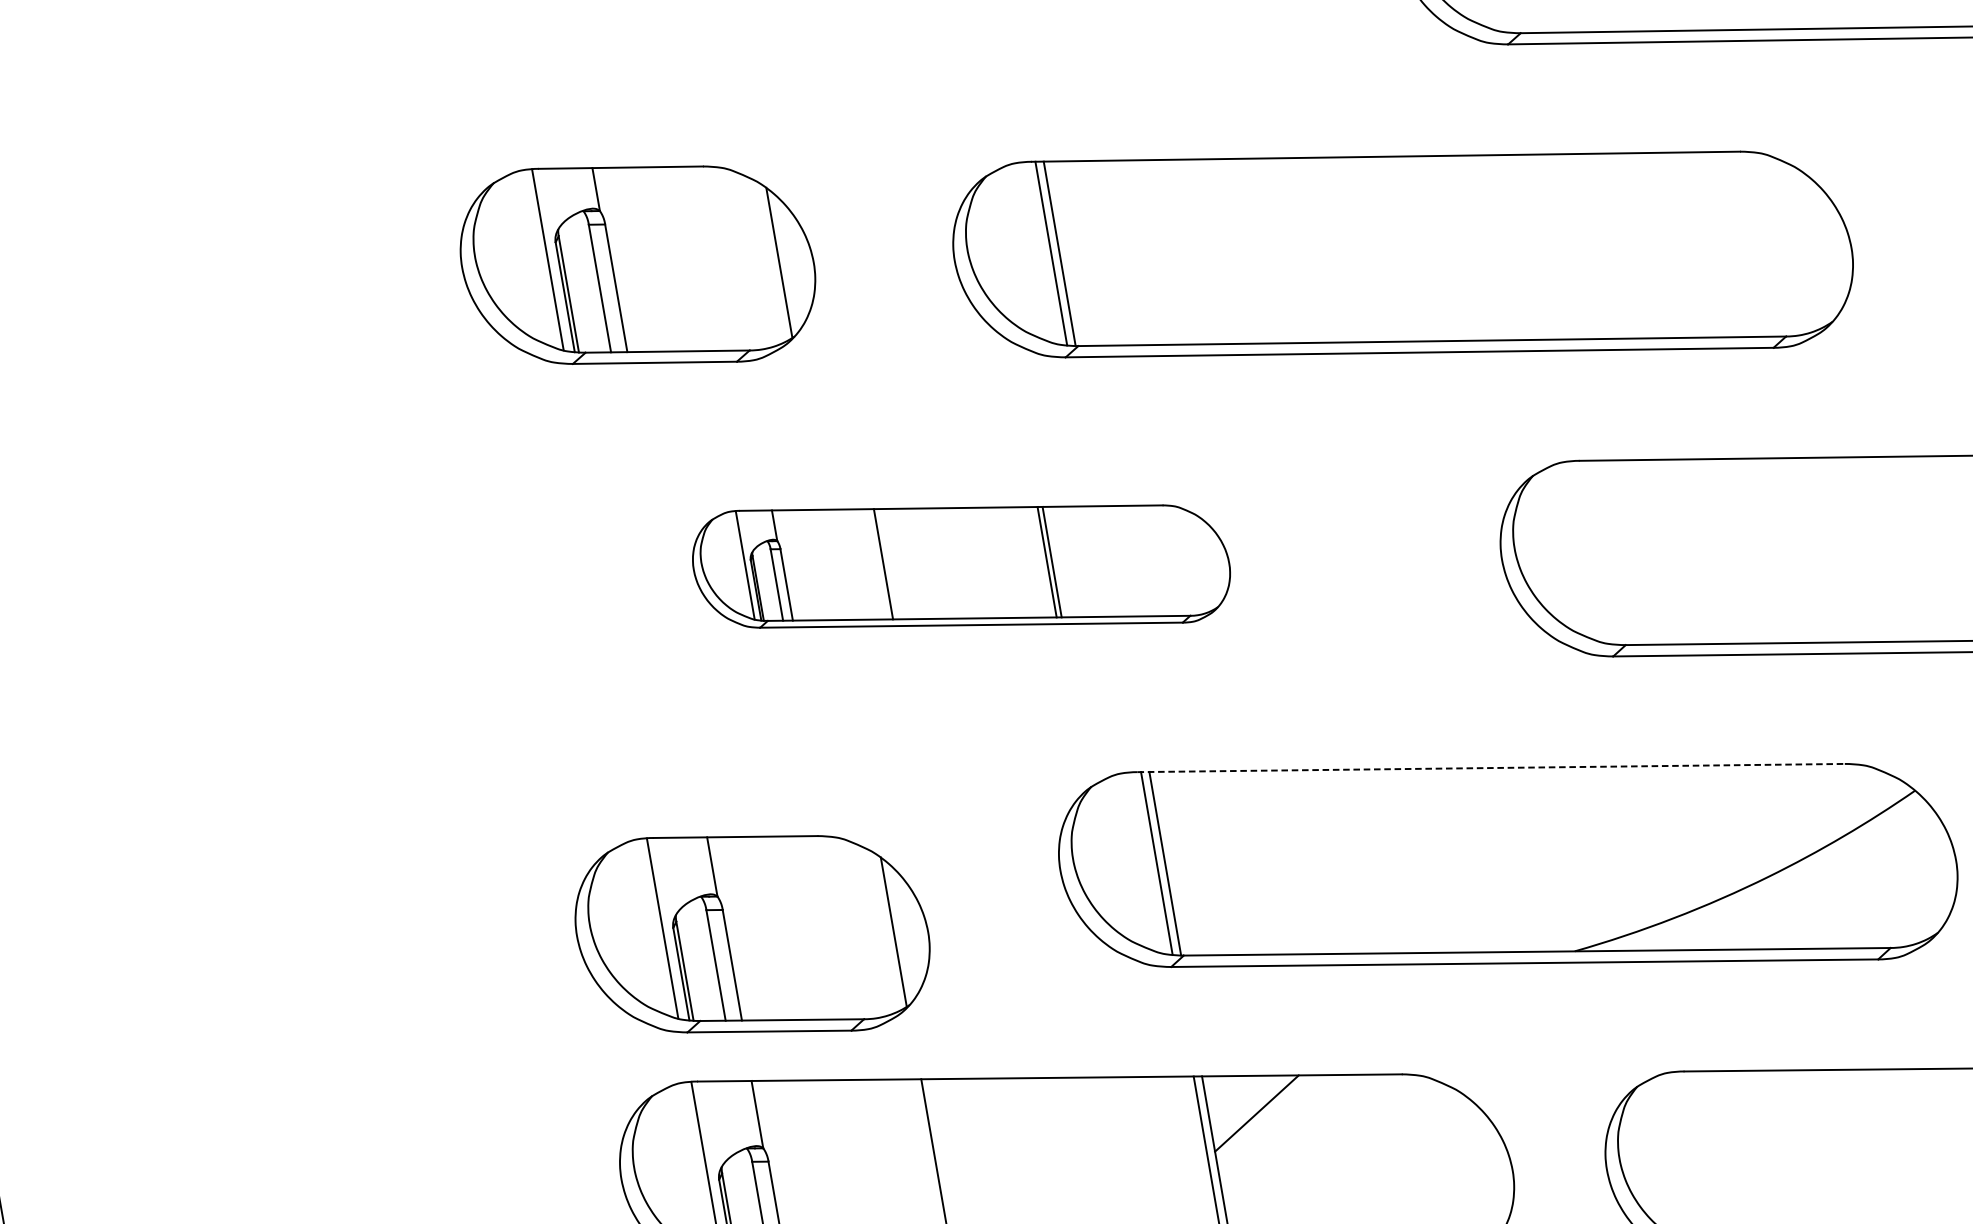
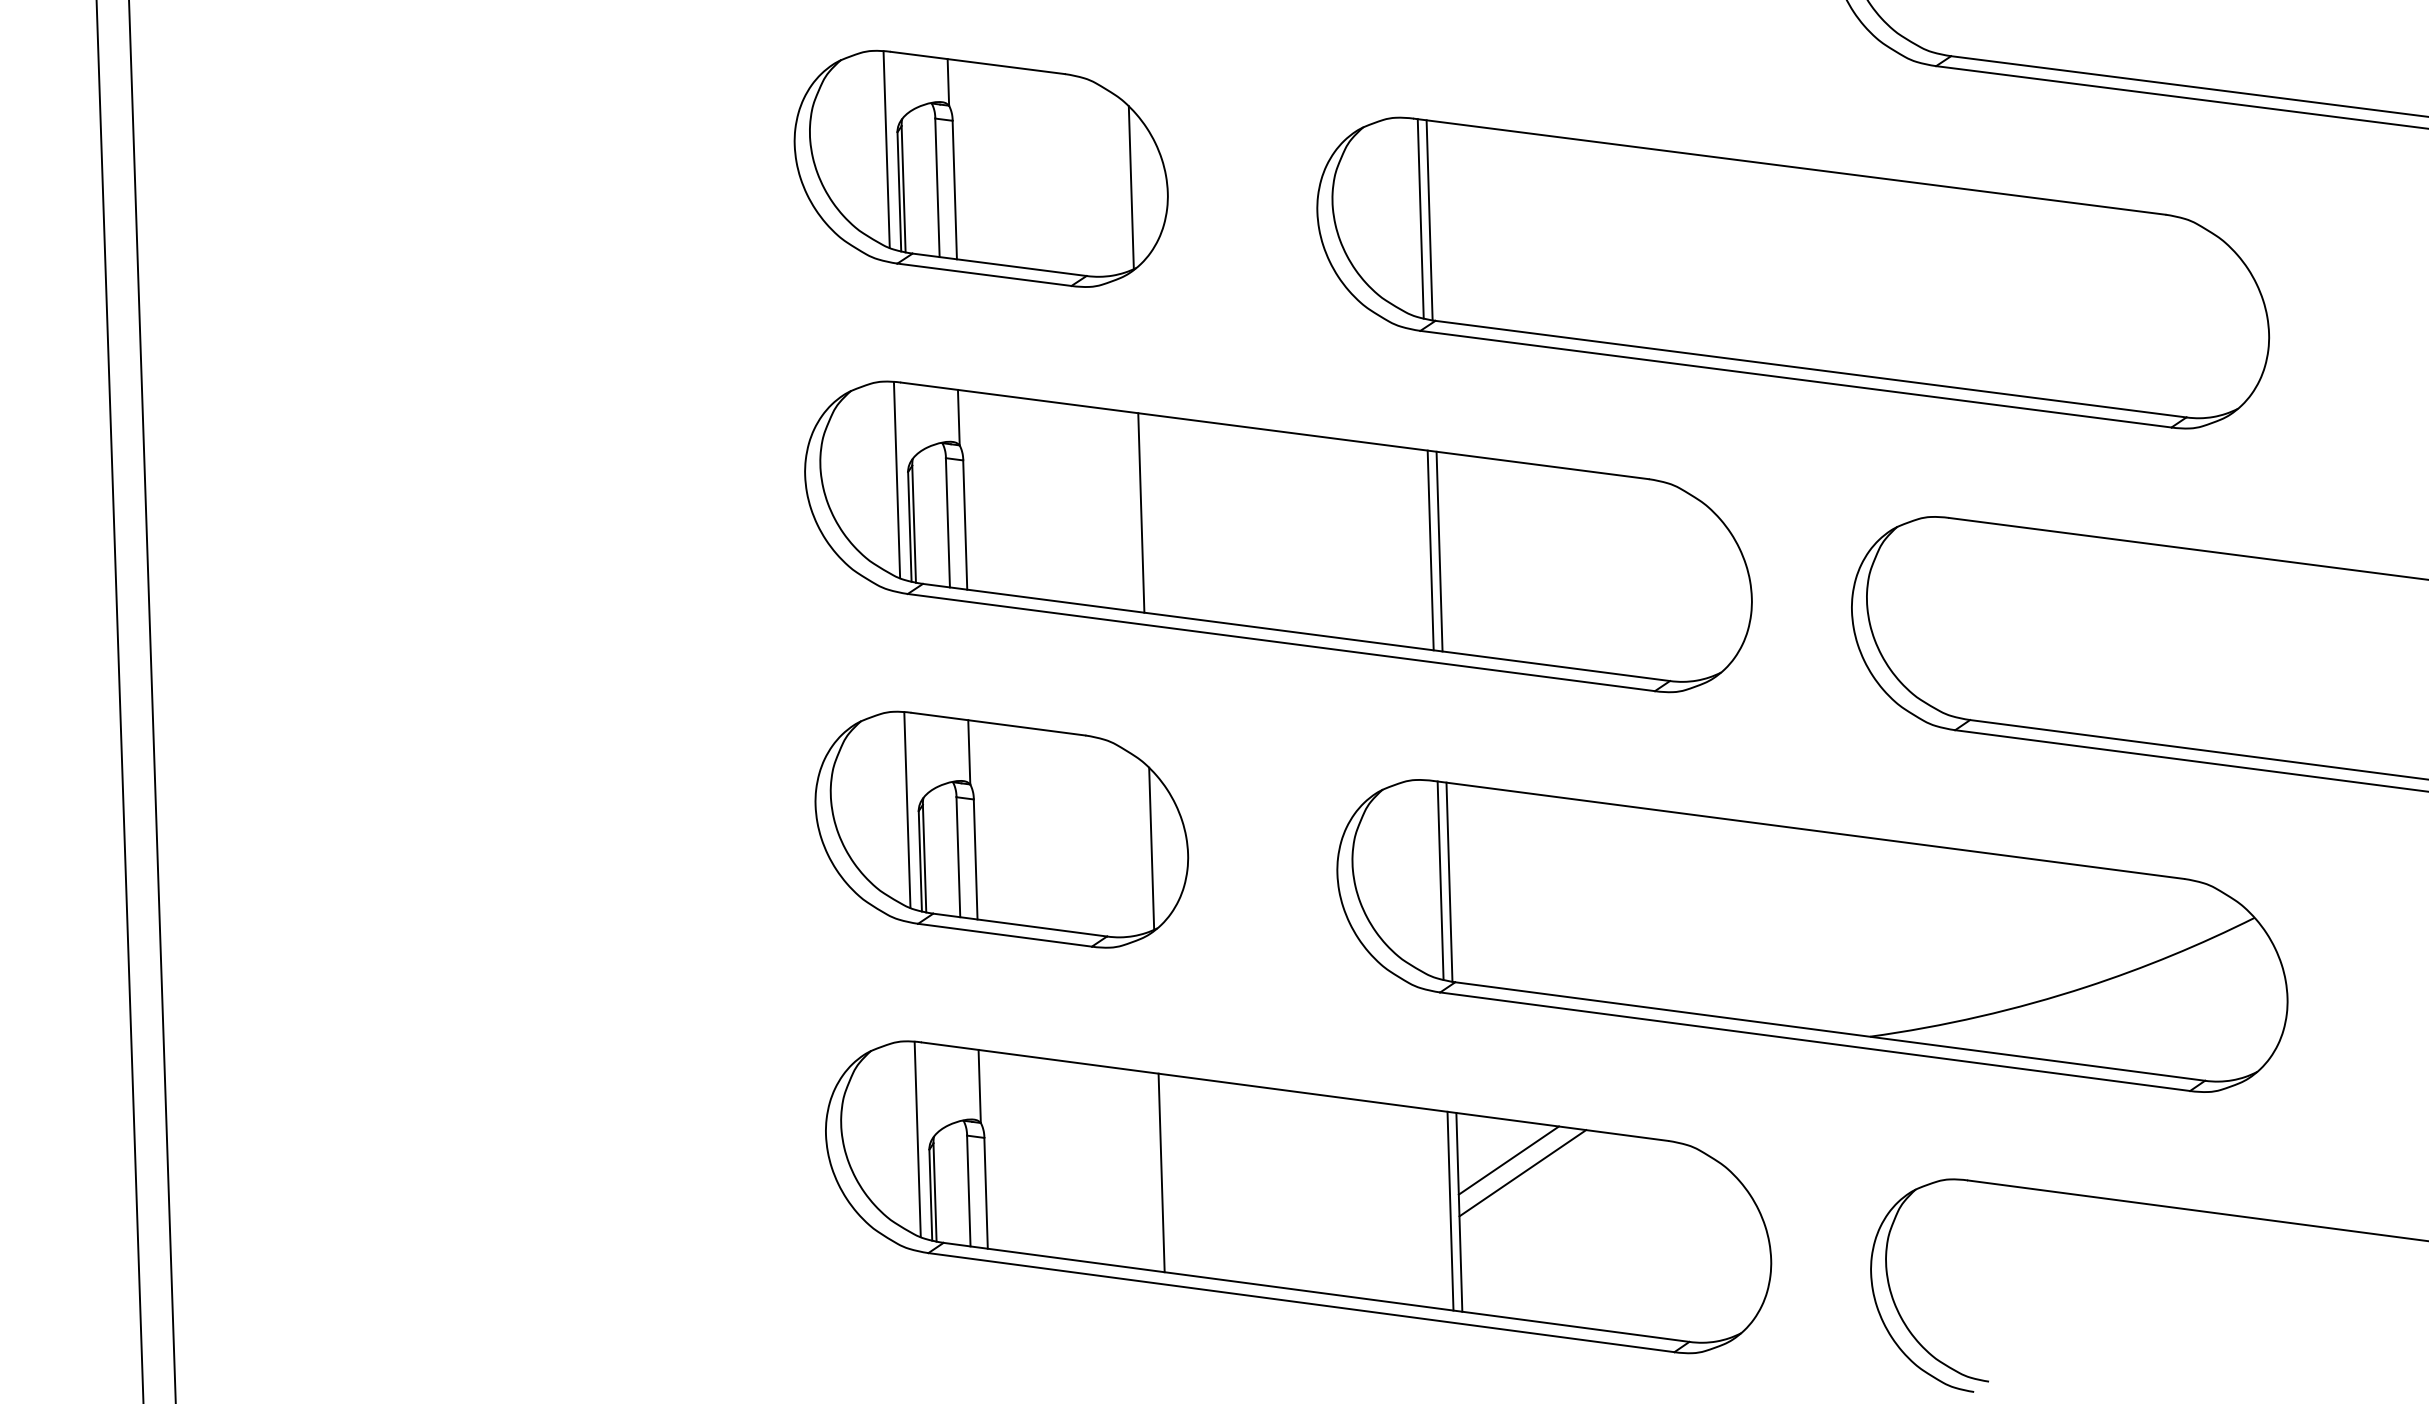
part: (961, 566) -> (1278, 536), size x1.67
line: (1491, 768) -> (1809, 830), dashed -> solid
part: (752, 934) -> (1001, 829), moved
line: (1271, 1123) -> (1522, 1173), added

